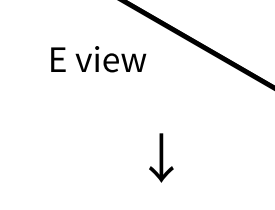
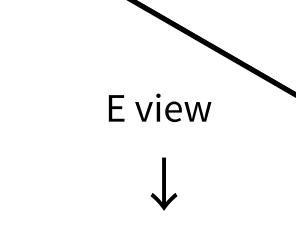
text: (98, 59) -> (159, 108), moved
text: (161, 157) -> (164, 183), moved

